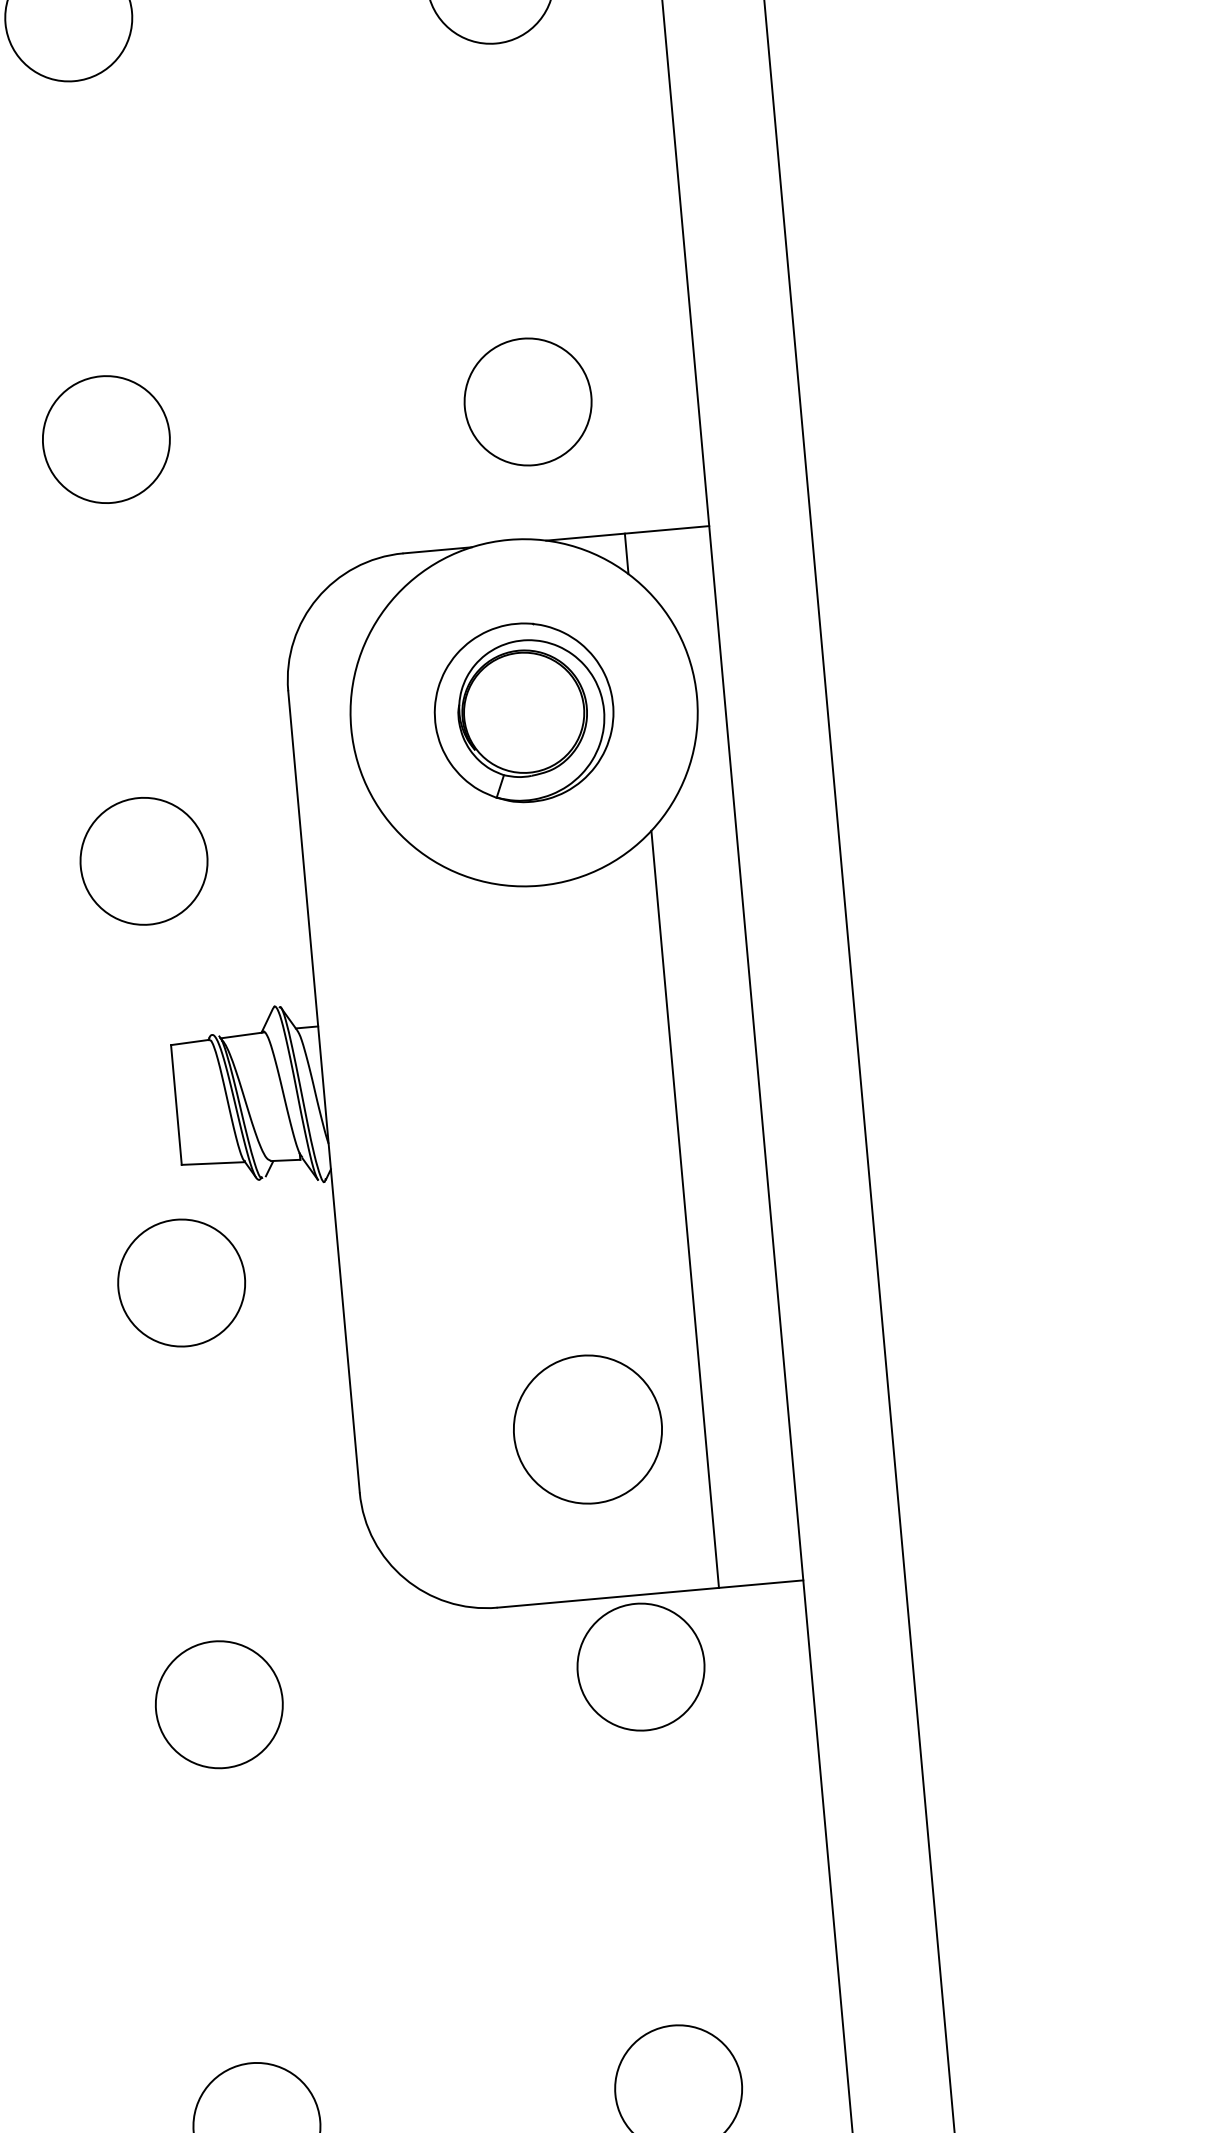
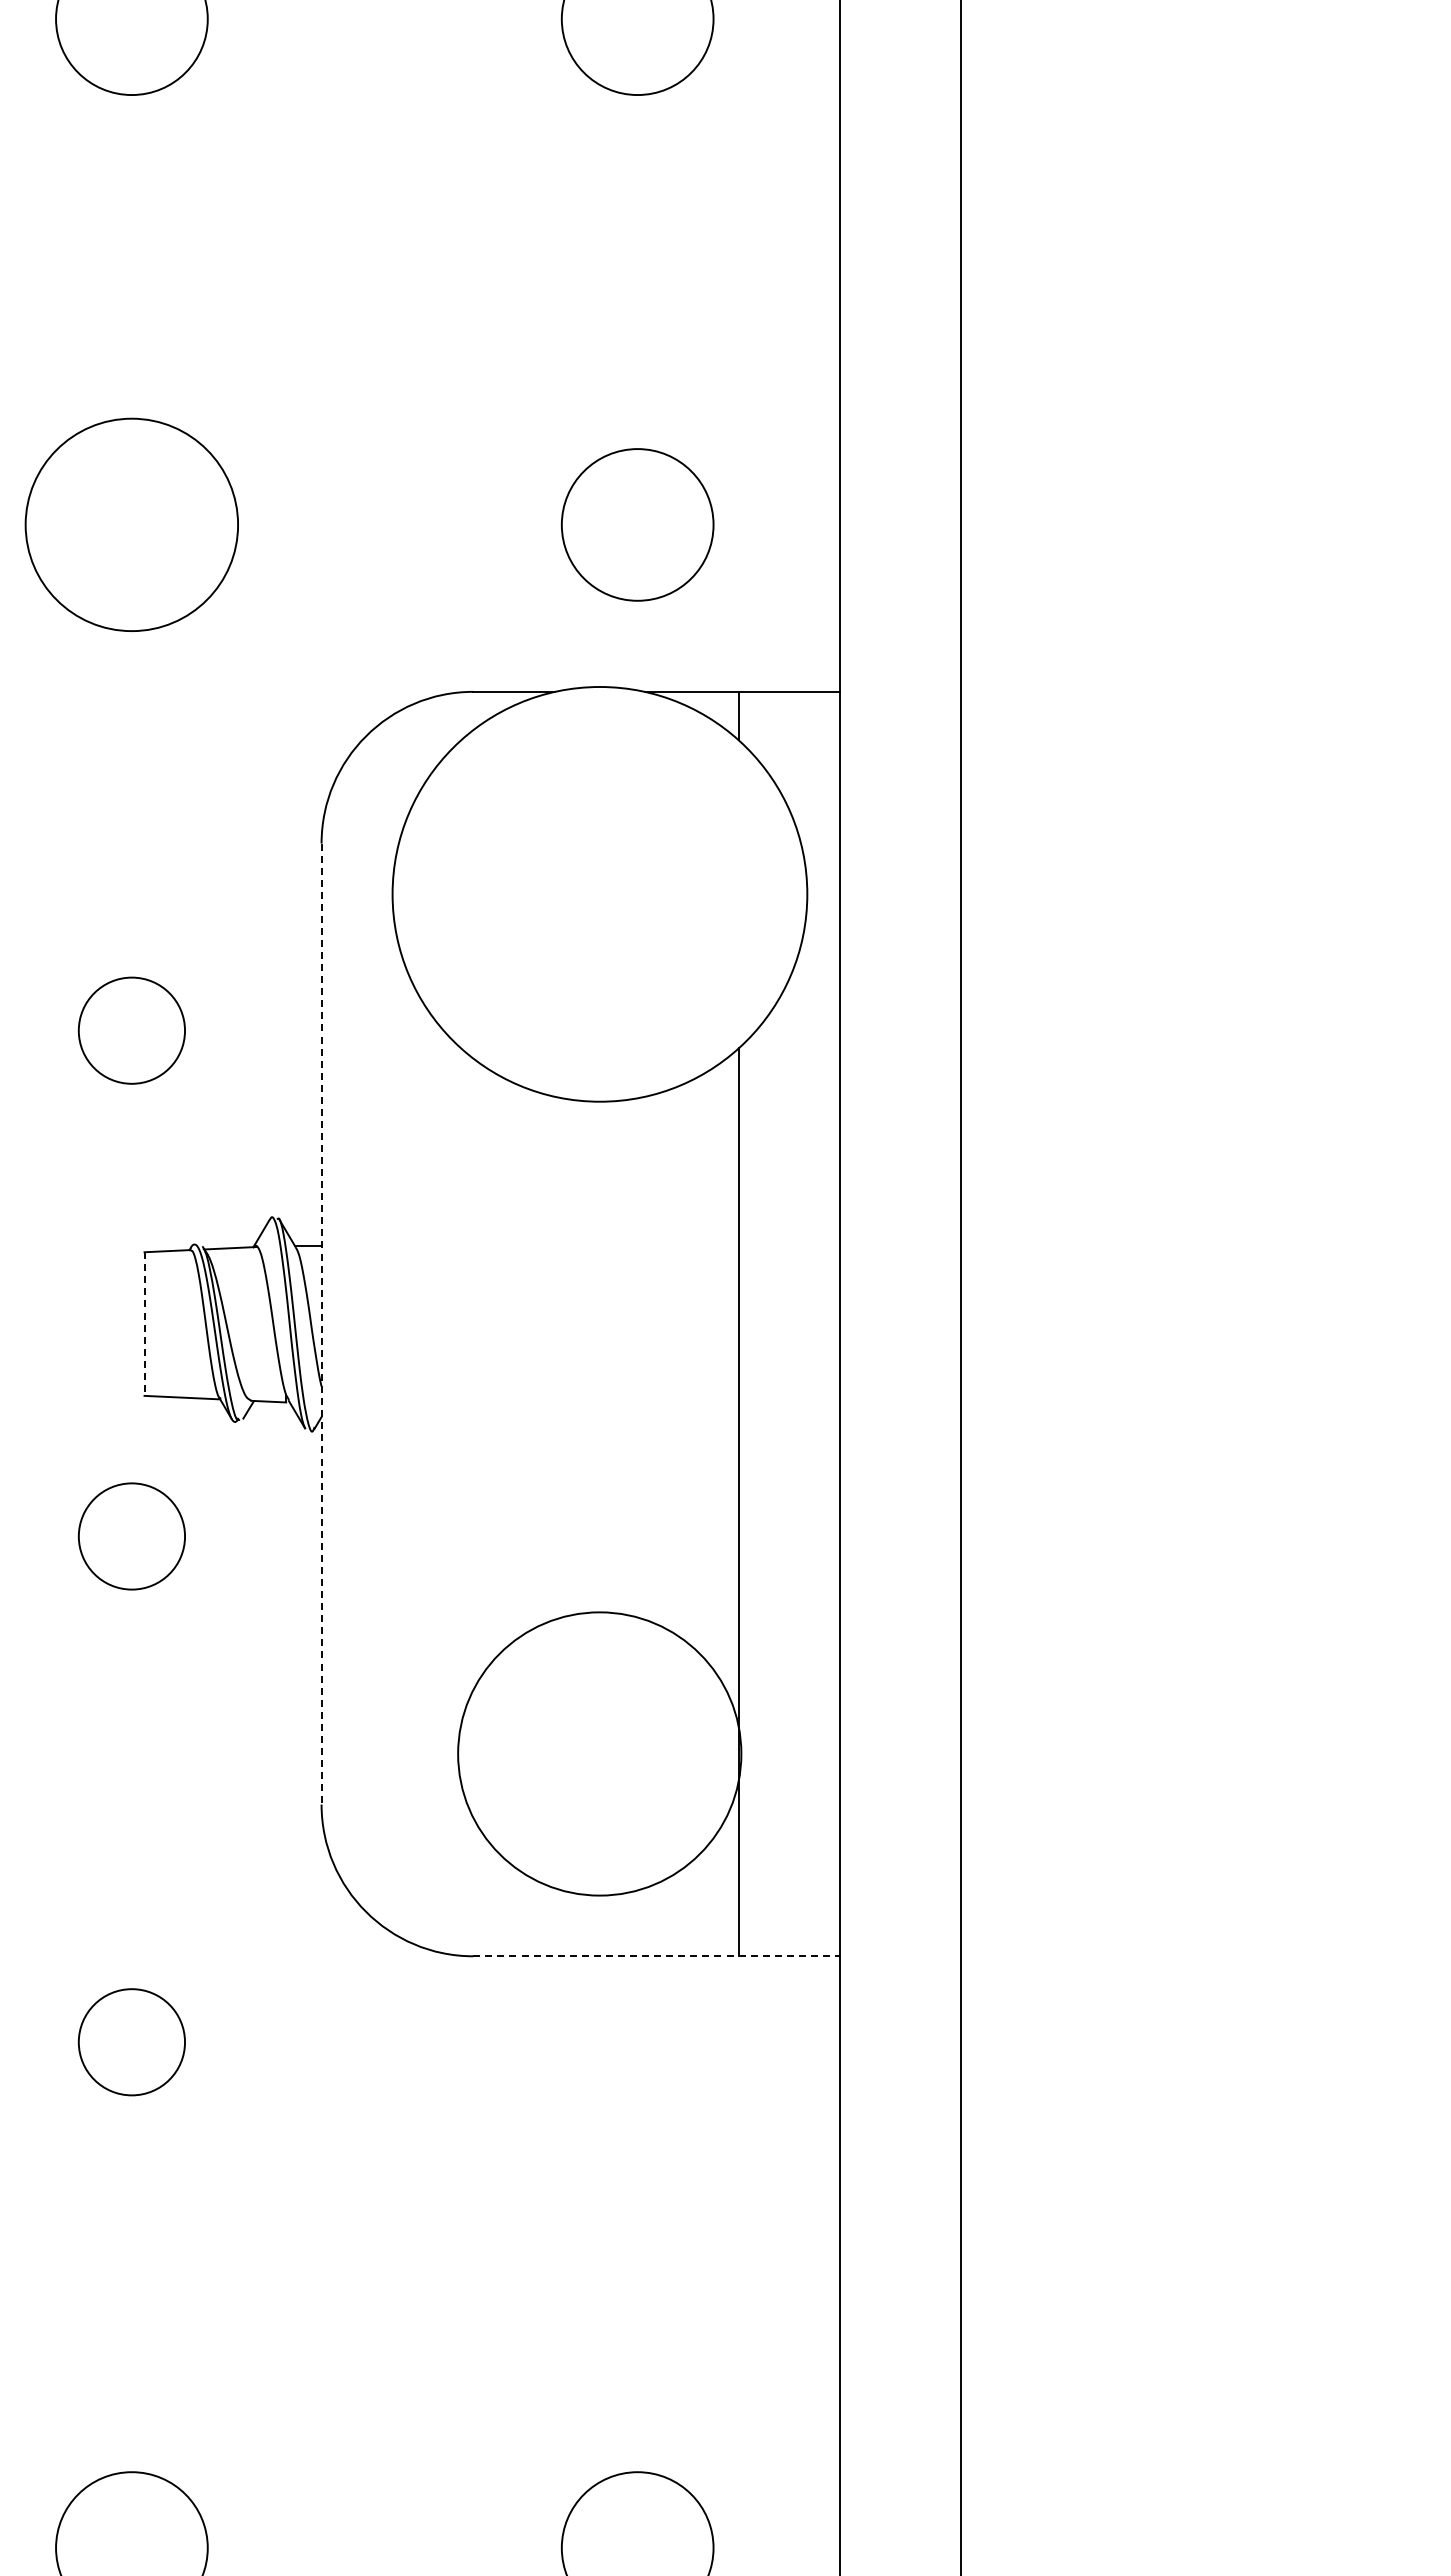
circle: (106, 439) -> (131, 524), size x1.4
part: (523, 712) -> (599, 893), removed
circle: (143, 861) -> (131, 1030), size x0.7
line: (323, 1092) -> (321, 1324), solid -> dashed
line: (176, 1105) -> (144, 1324), solid -> dashed
circle: (181, 1283) -> (131, 1536), size x0.7
circle: (587, 1429) -> (599, 1753), size x1.6
line: (651, 1594) -> (657, 1956), solid -> dashed
circle: (640, 1666) -> (637, 2041), removed
circle: (218, 1704) -> (131, 2042), size x0.7

